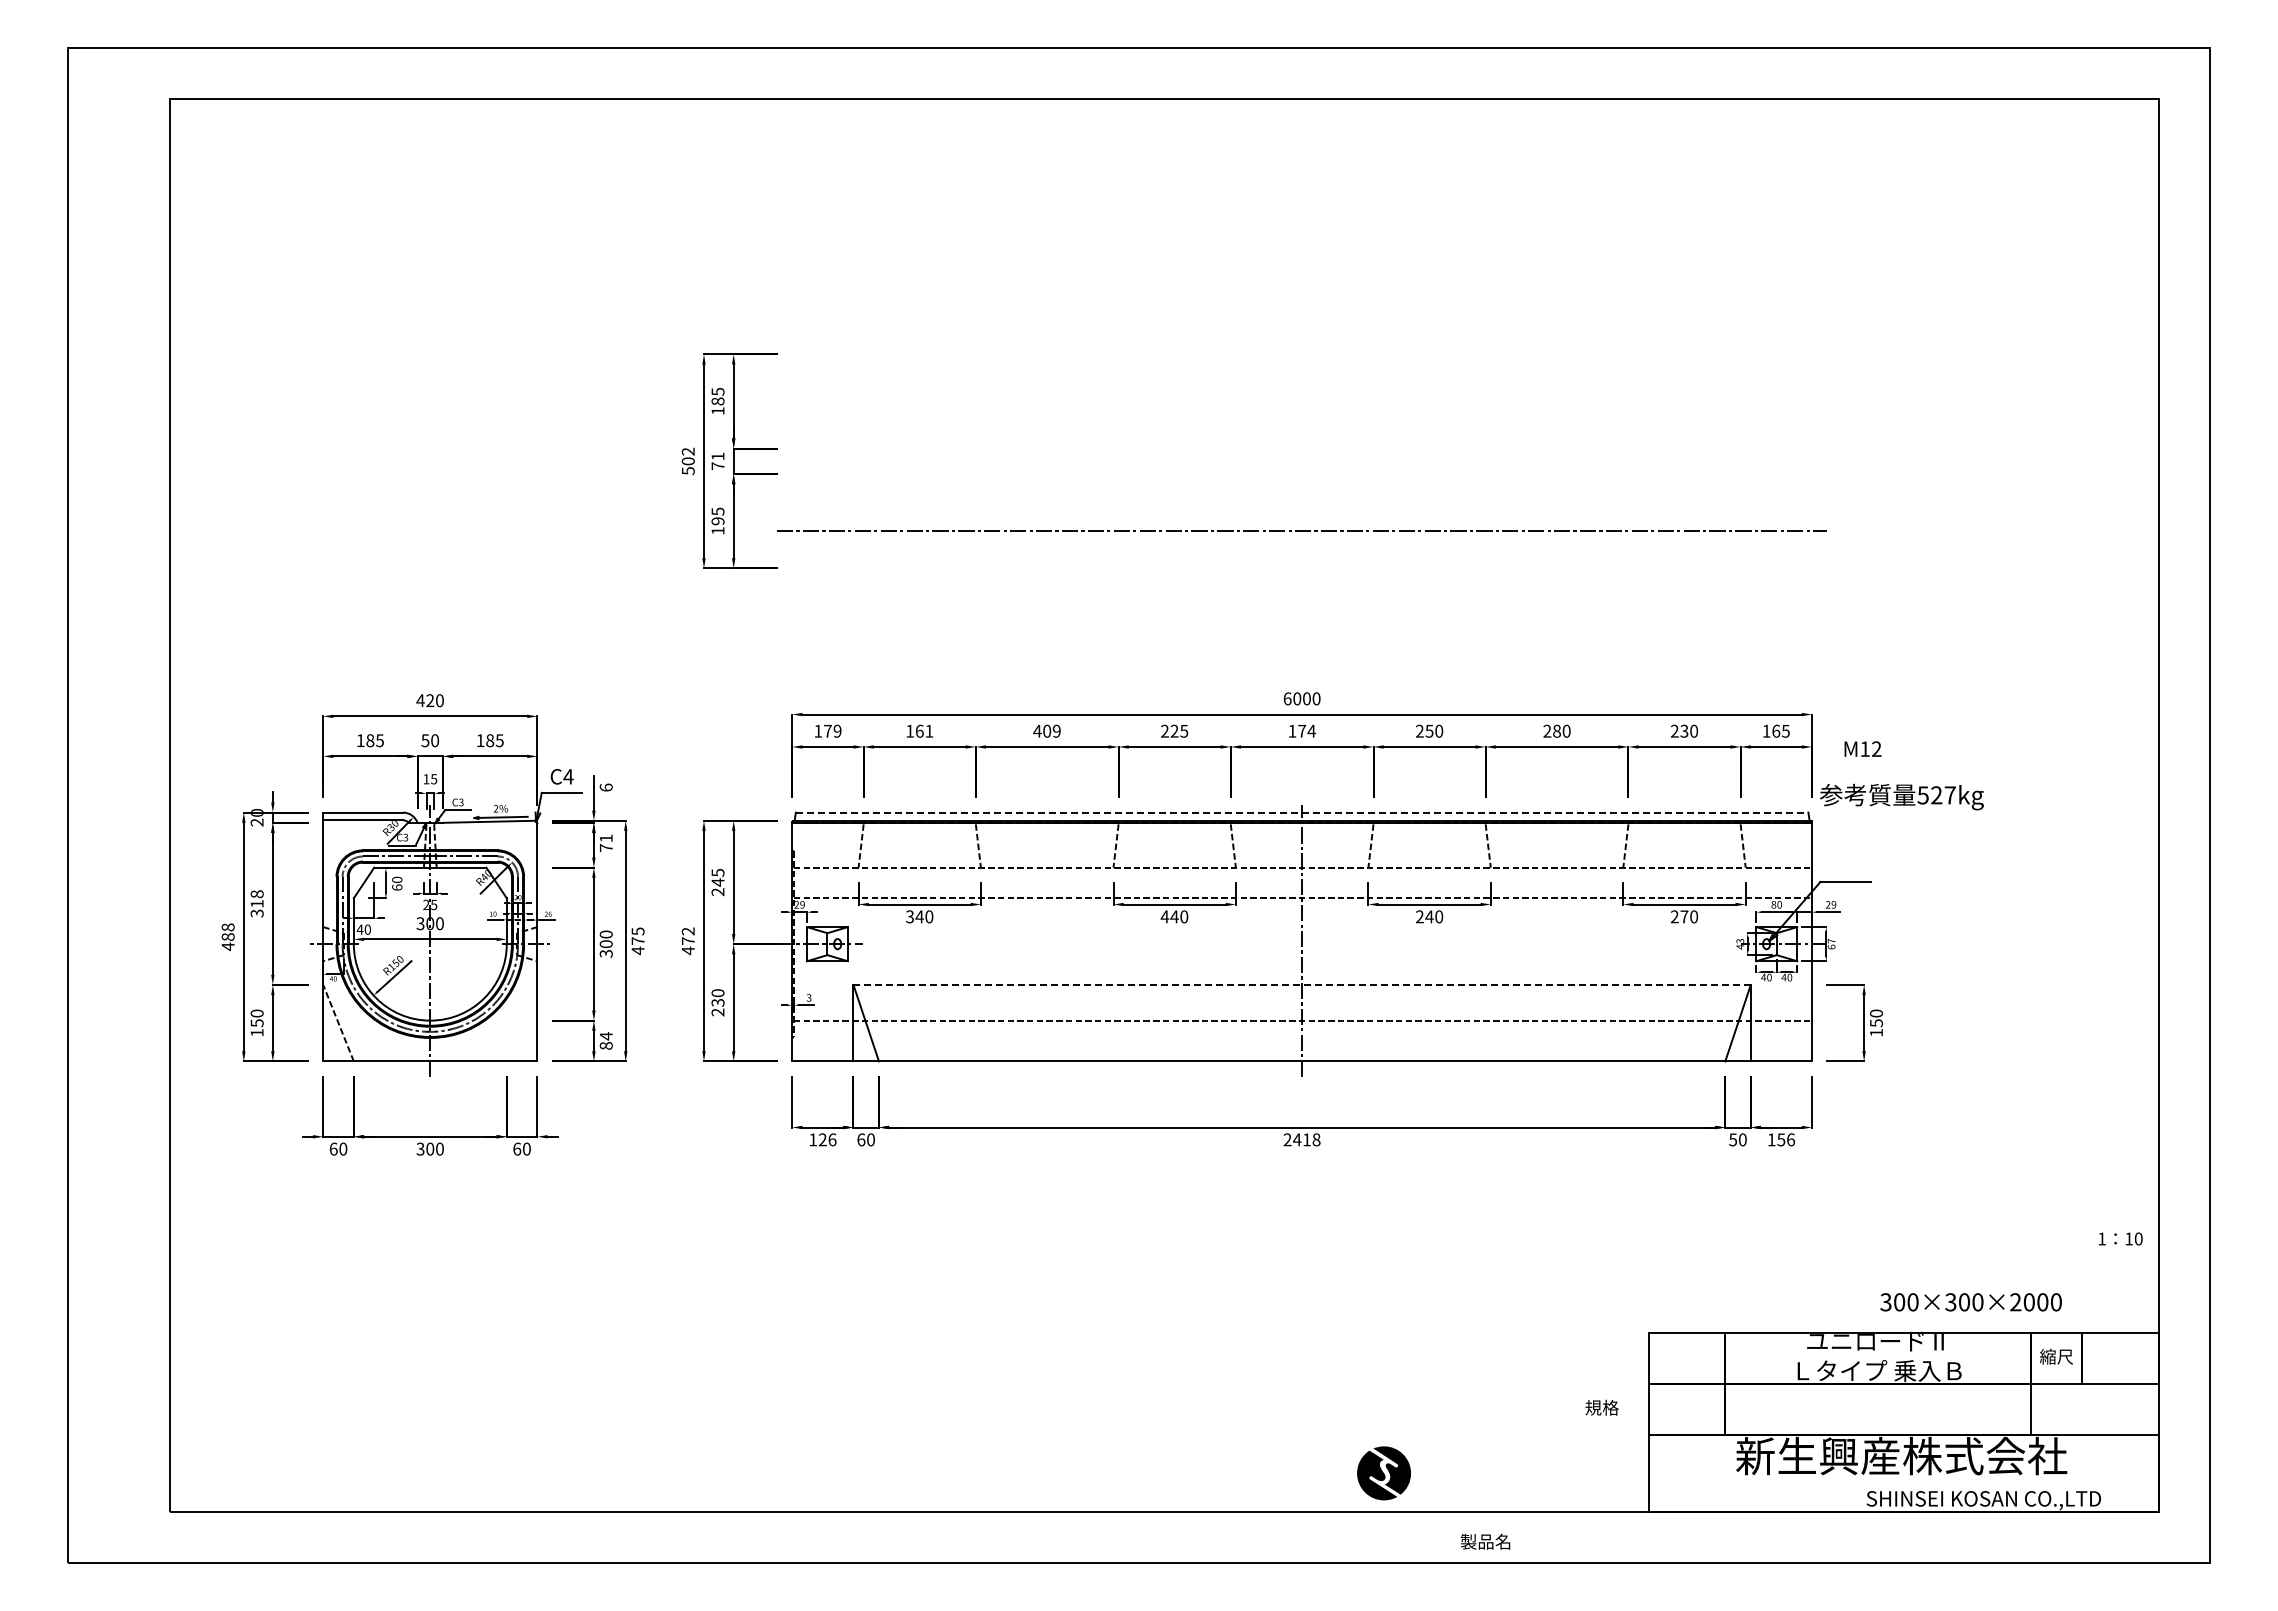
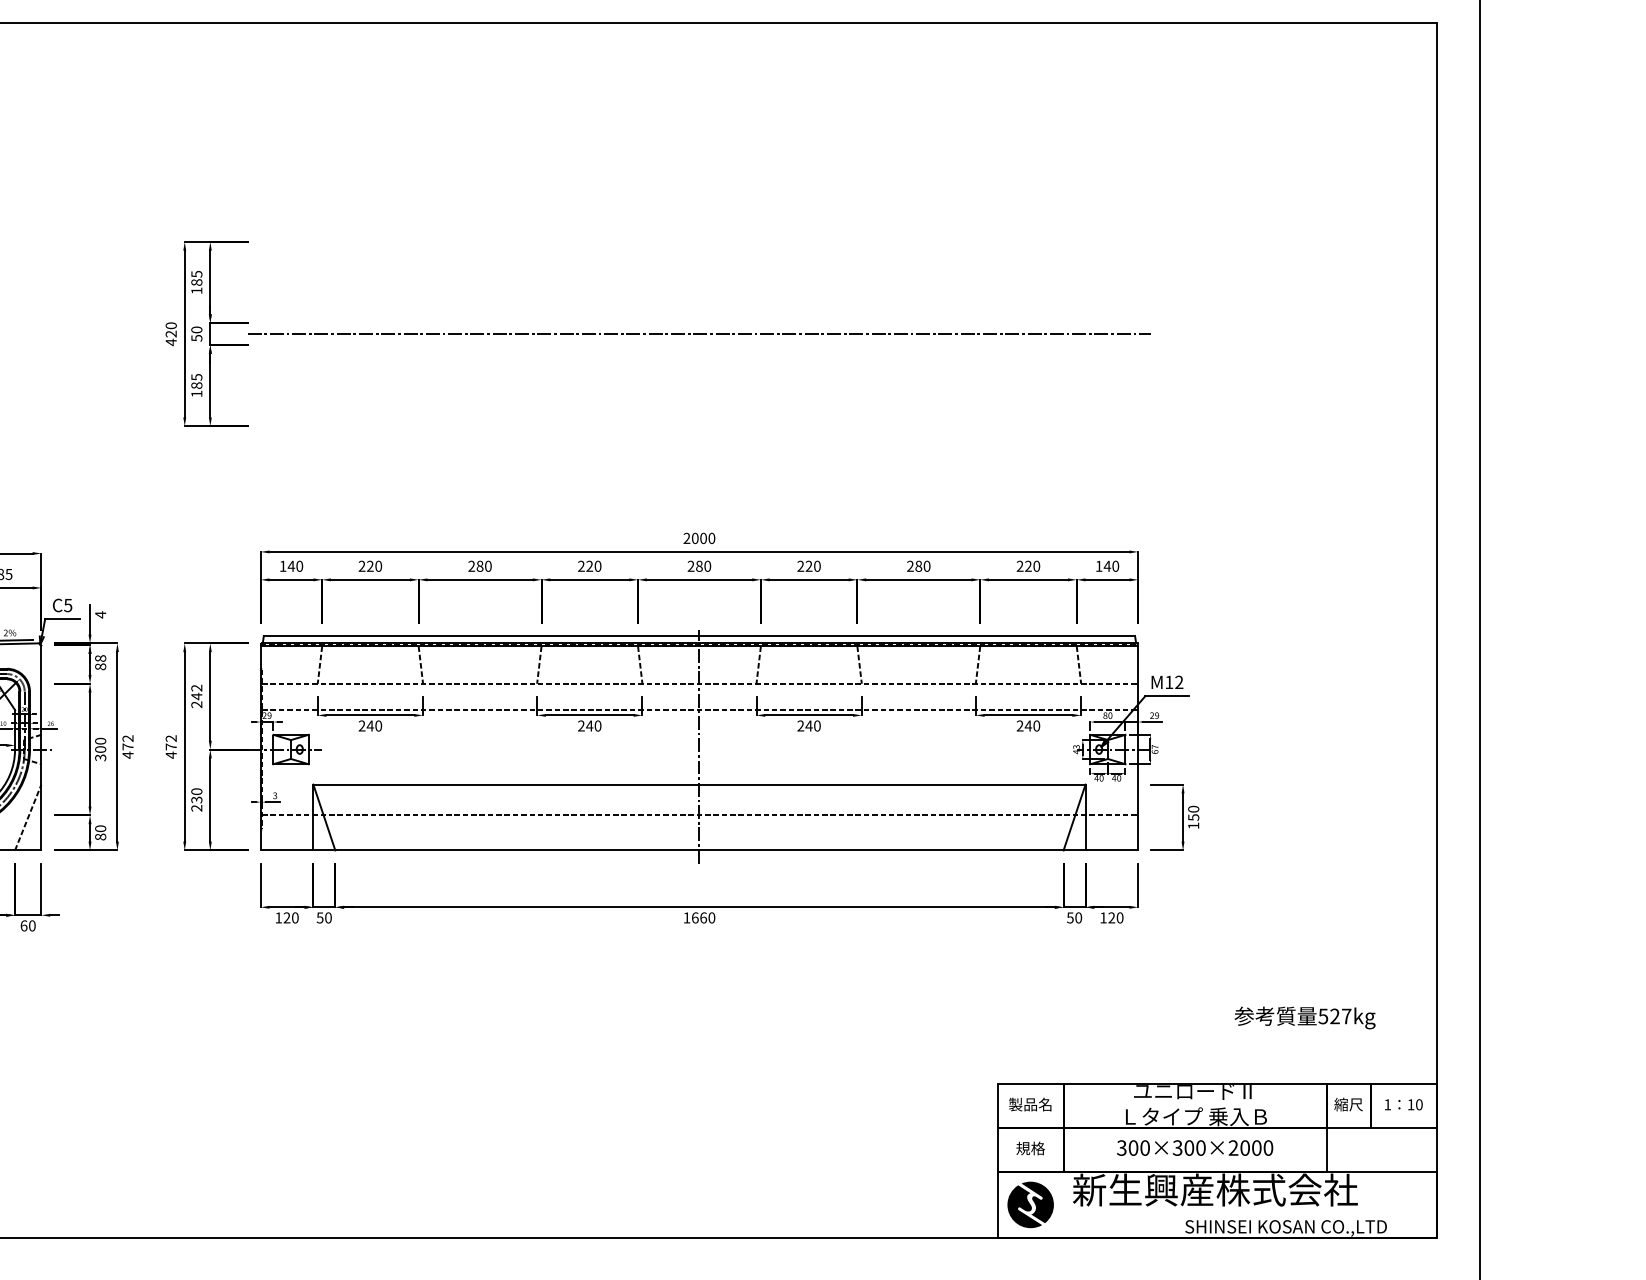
text: (687, 461) -> (170, 334), 502 -> 420
text: (717, 461) -> (196, 334), 71 -> 50
text: (717, 521) -> (196, 385), 195 -> 185
line: (1301, 530) -> (698, 333), moved
text: (1287, 698) -> (686, 538), 6000 -> 2000
text: (832, 730) -> (295, 565), 179 -> 140
text: (919, 730) -> (370, 565), 161 -> 220
text: (1046, 730) -> (479, 565), 409 -> 280
text: (1184, 730) -> (598, 565), 225 -> 220
text: (1301, 730) -> (698, 565), 174 -> 280
text: (1429, 730) -> (809, 565), 250 -> 220
text: (1780, 730) -> (1111, 565), 165 -> 140
text: (1684, 731) -> (1028, 566), 230 -> 220
text: (1862, 748) -> (1167, 681), moved
text: (568, 776) -> (68, 605), C4 -> C5
text: (605, 787) -> (100, 614), 6 -> 4
text: (1901, 796) -> (1304, 1017), moved
line: (1302, 812) -> (699, 636), dashed -> solid
text: (605, 842) -> (100, 662), 71 -> 88
text: (717, 872) -> (196, 687), 245 -> 242
text: (1164, 916) -> (581, 725), 440 -> 240
text: (1684, 916) -> (1028, 725), 270 -> 240
text: (909, 917) -> (361, 726), 340 -> 240
text: (637, 931) -> (127, 738), 475 -> 472
line: (1302, 984) -> (699, 784), dashed -> solid
line: (521, 1022) -> (27, 816), added
text: (605, 1036) -> (100, 828), 84 -> 80
text: (832, 1139) -> (295, 917), 126 -> 120
text: (861, 1139) -> (320, 917), 60 -> 50
text: (1301, 1139) -> (698, 917), 2418 -> 1660
text: (1786, 1139) -> (1116, 917), 156 -> 120
text: (2120, 1238) -> (1403, 1104), moved
text: (1970, 1302) -> (1194, 1148), moved
text: (1601, 1407) -> (1030, 1148), moved
part: (1383, 1473) -> (1030, 1205), moved
text: (1485, 1541) -> (1030, 1104), moved

